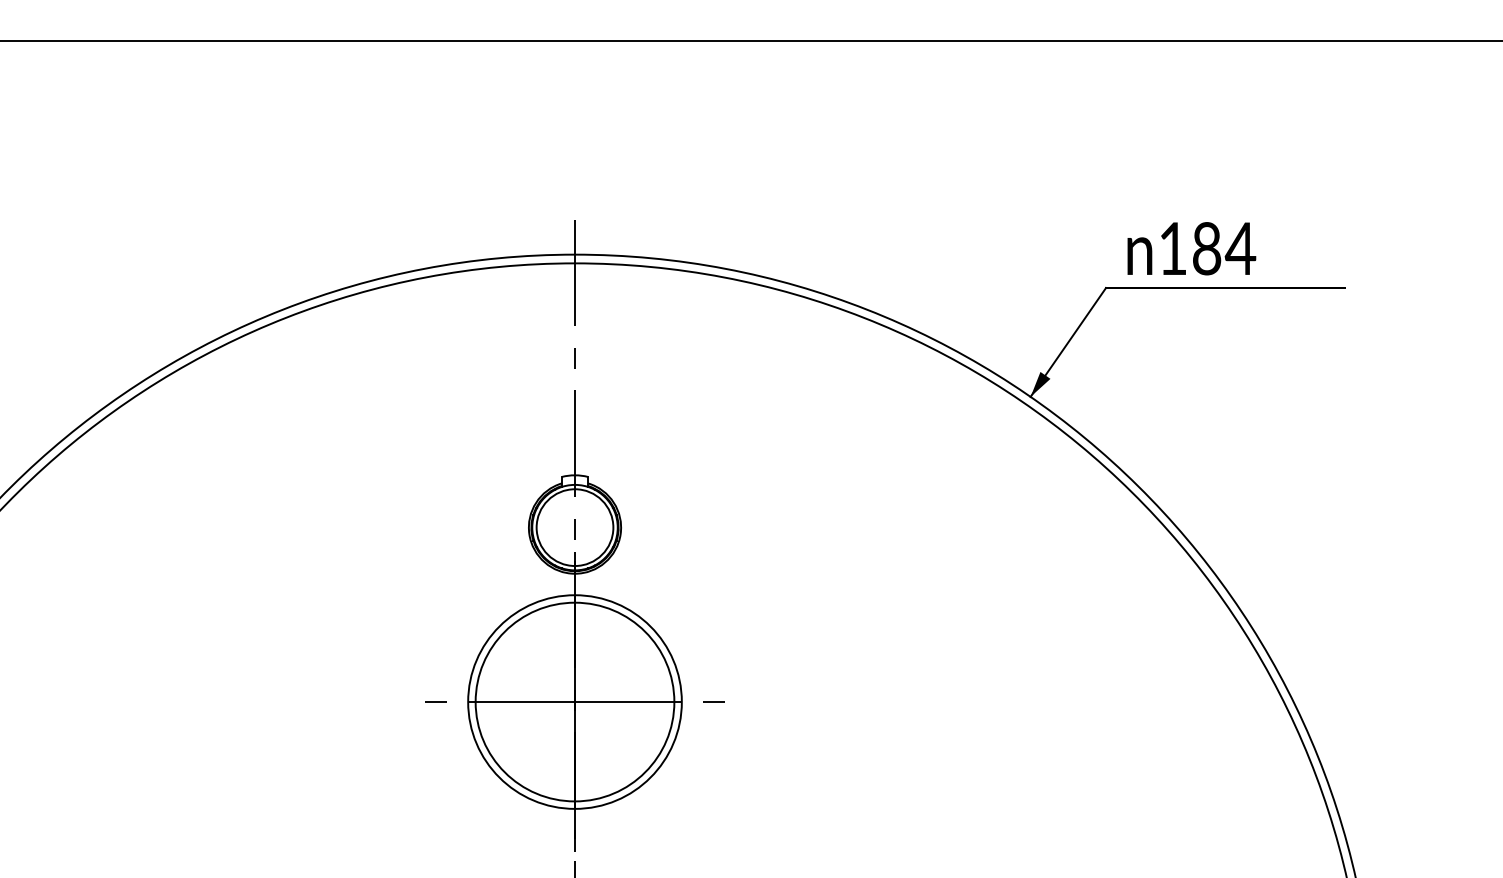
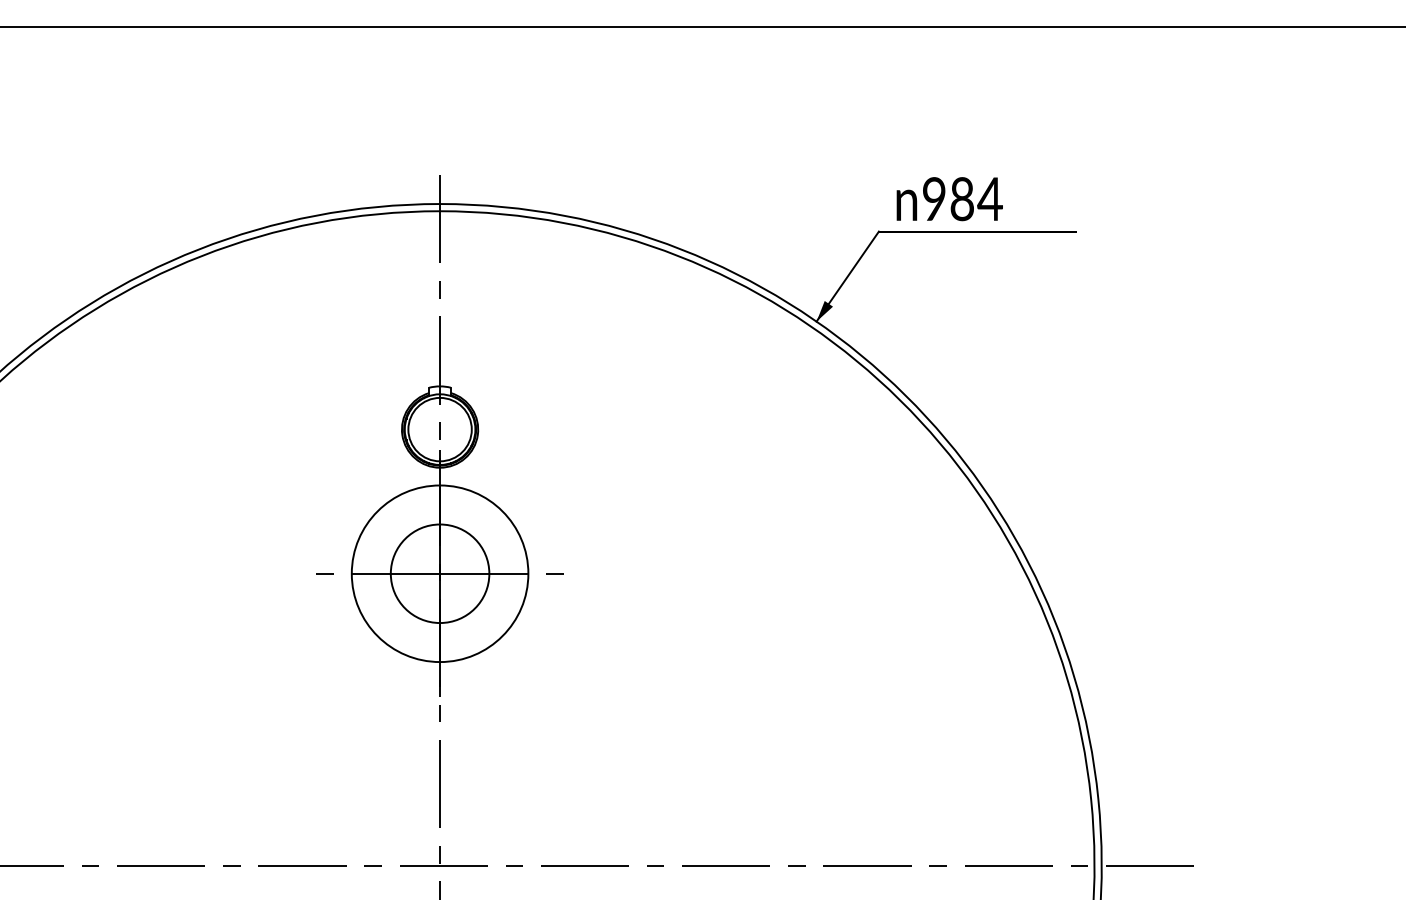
text: (1173, 247) -> (934, 198), 184 -> 984
circle: (574, 701) -> (439, 573), size x0.6

